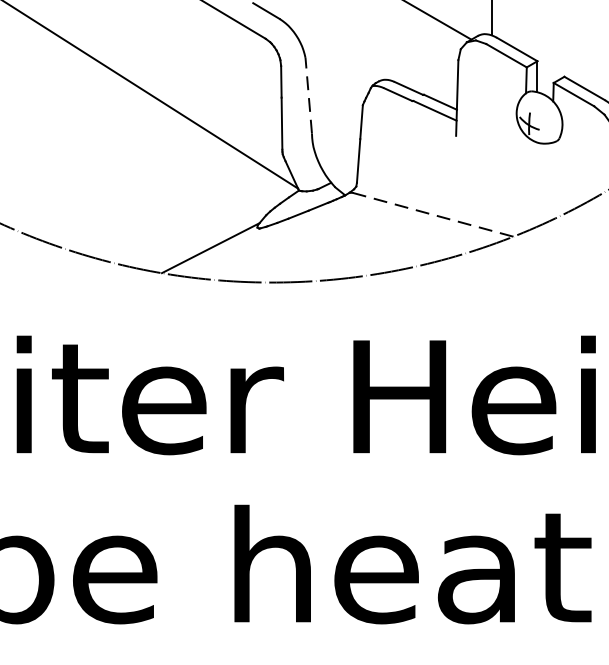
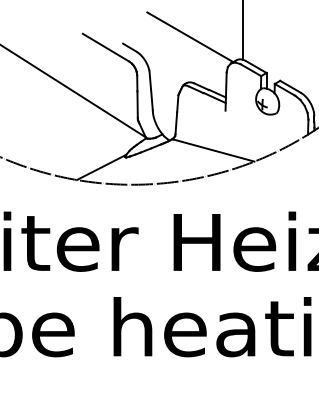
line: (309, 93) -> (151, 89), dashed -> solid
line: (432, 214) -> (213, 150), dashed -> solid

